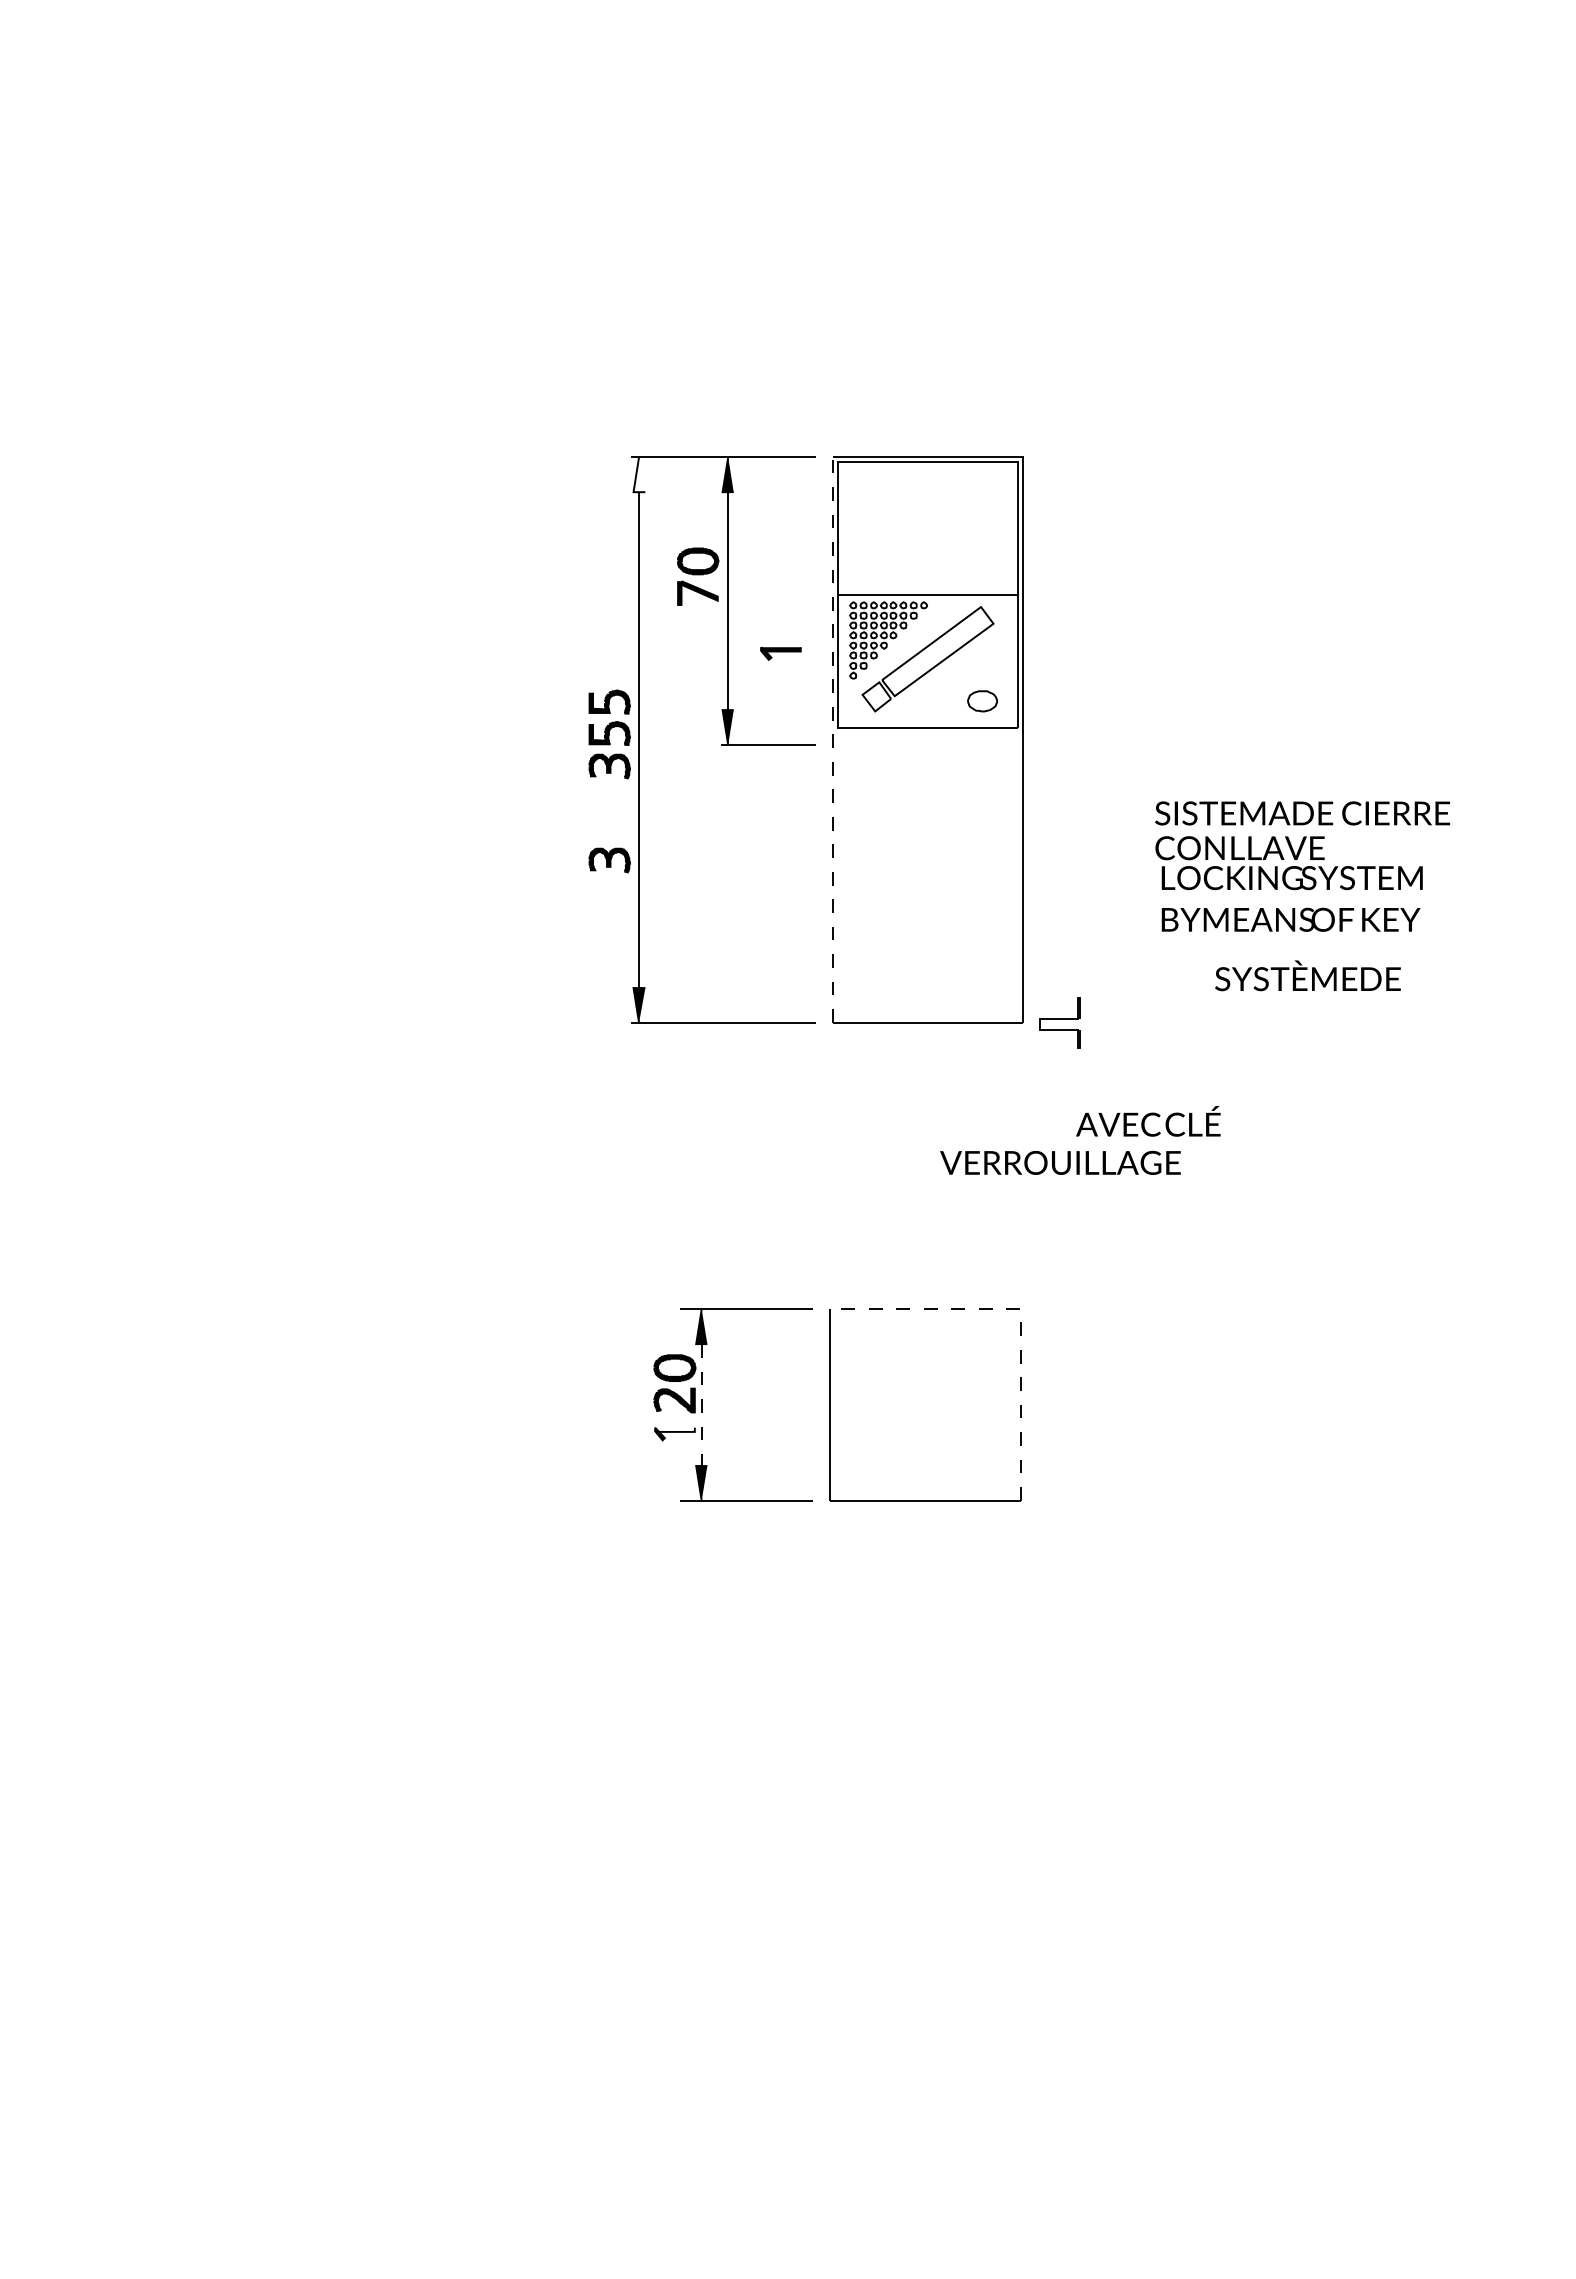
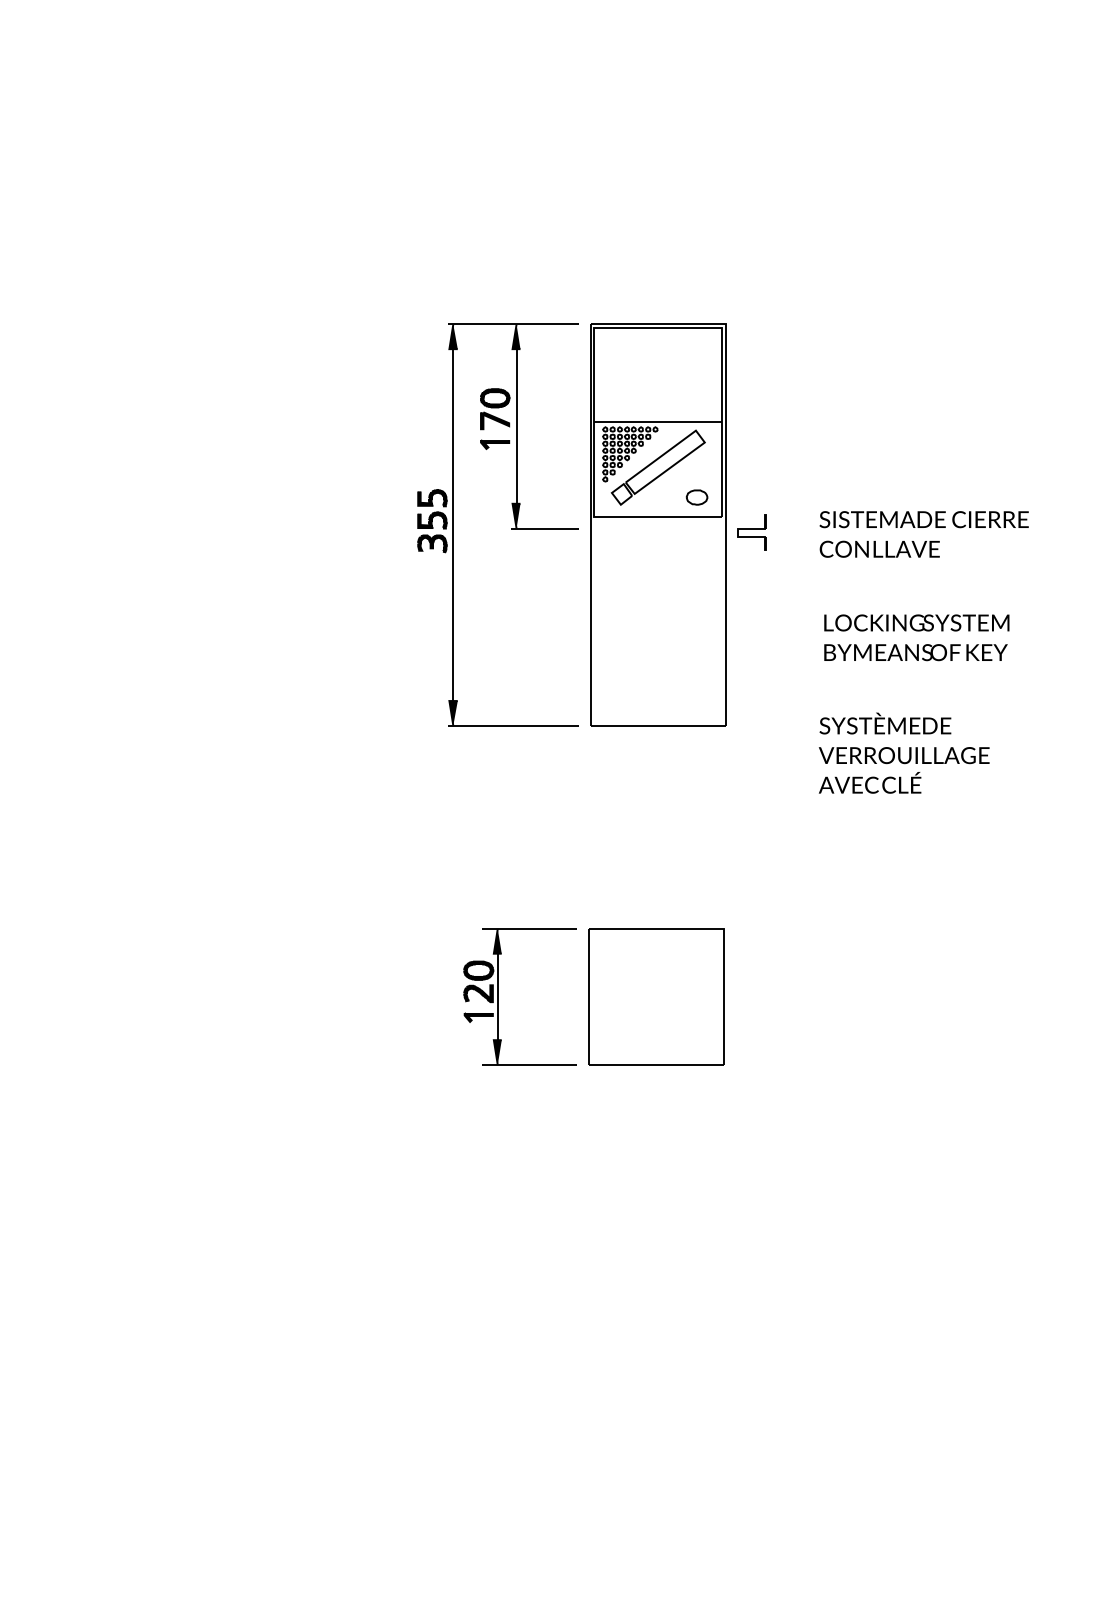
fill: (639, 474) -> (453, 336), added
part: (780, 653) -> (494, 444), moved
line: (832, 740) -> (590, 525), dashed -> solid
text: (1302, 813) -> (924, 519), moved
text: (1239, 848) -> (879, 549), moved
part: (609, 860) -> (432, 610), removed
text: (1307, 975) -> (885, 723), moved
curve: (1059, 1019) -> (751, 529), moved
text: (1148, 1121) -> (870, 782), moved
text: (1060, 1162) -> (904, 755), moved
line: (1020, 1309) -> (723, 929), dashed -> solid
line: (701, 1405) -> (497, 997), dashed -> solid
fill: (674, 1429) -> (478, 1014), added

